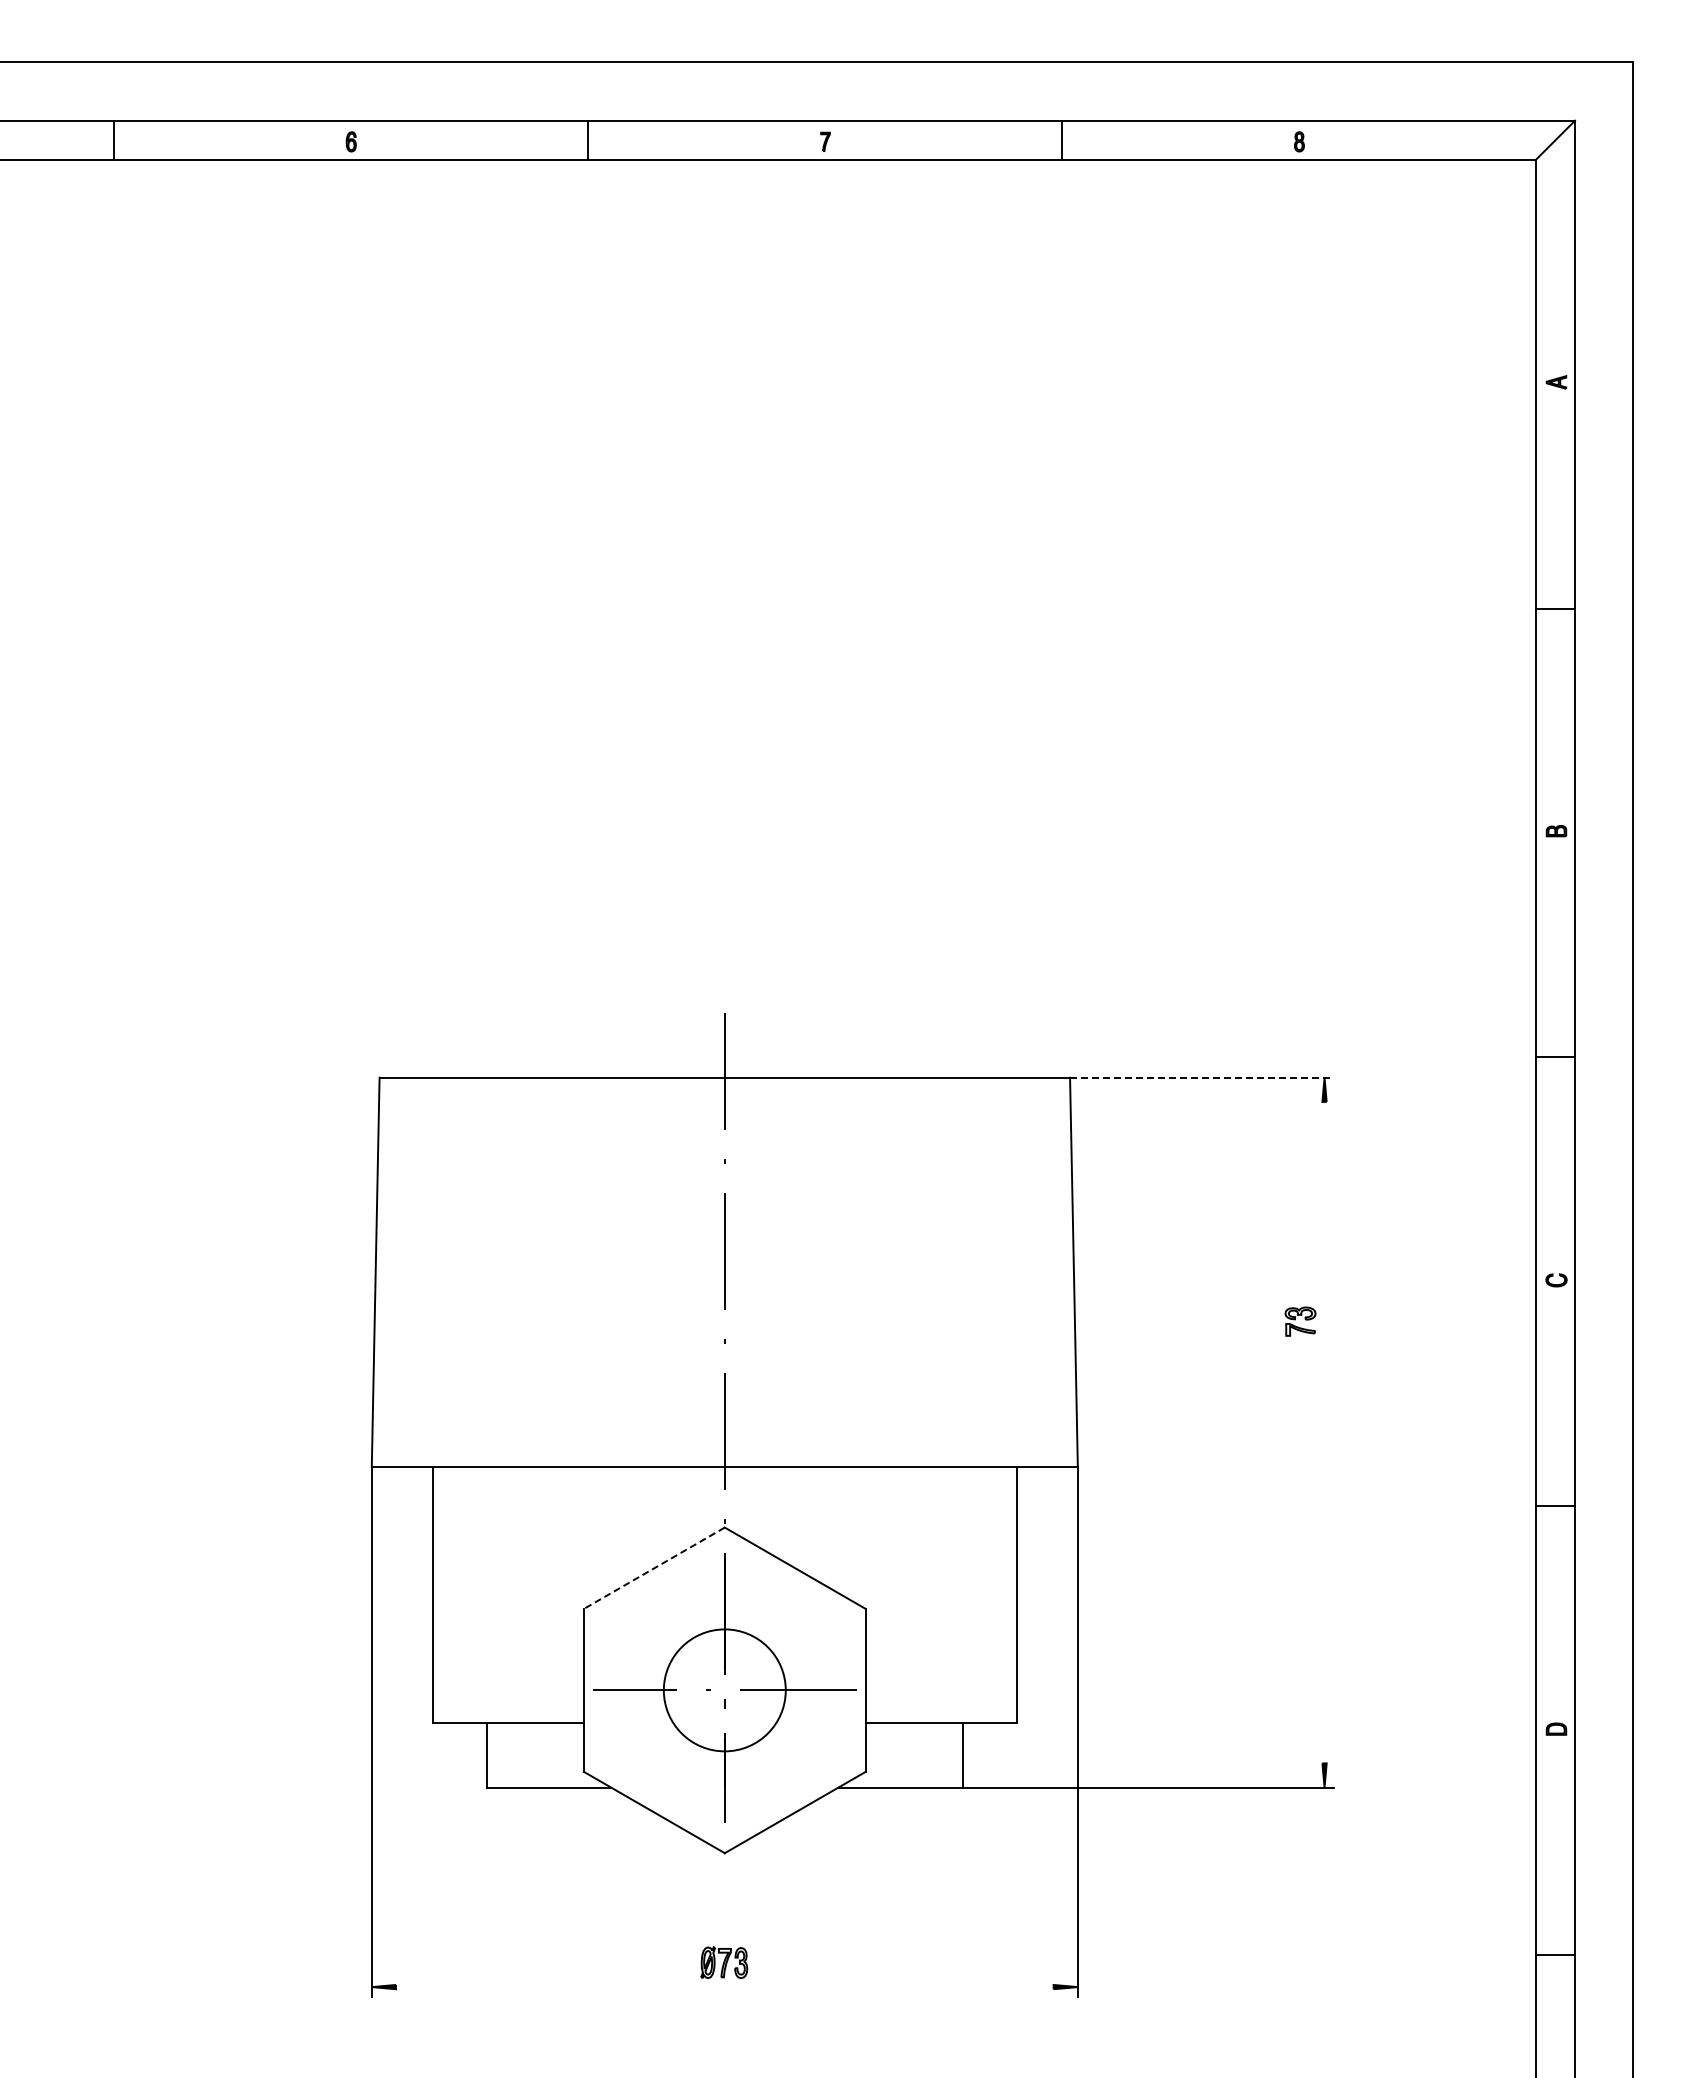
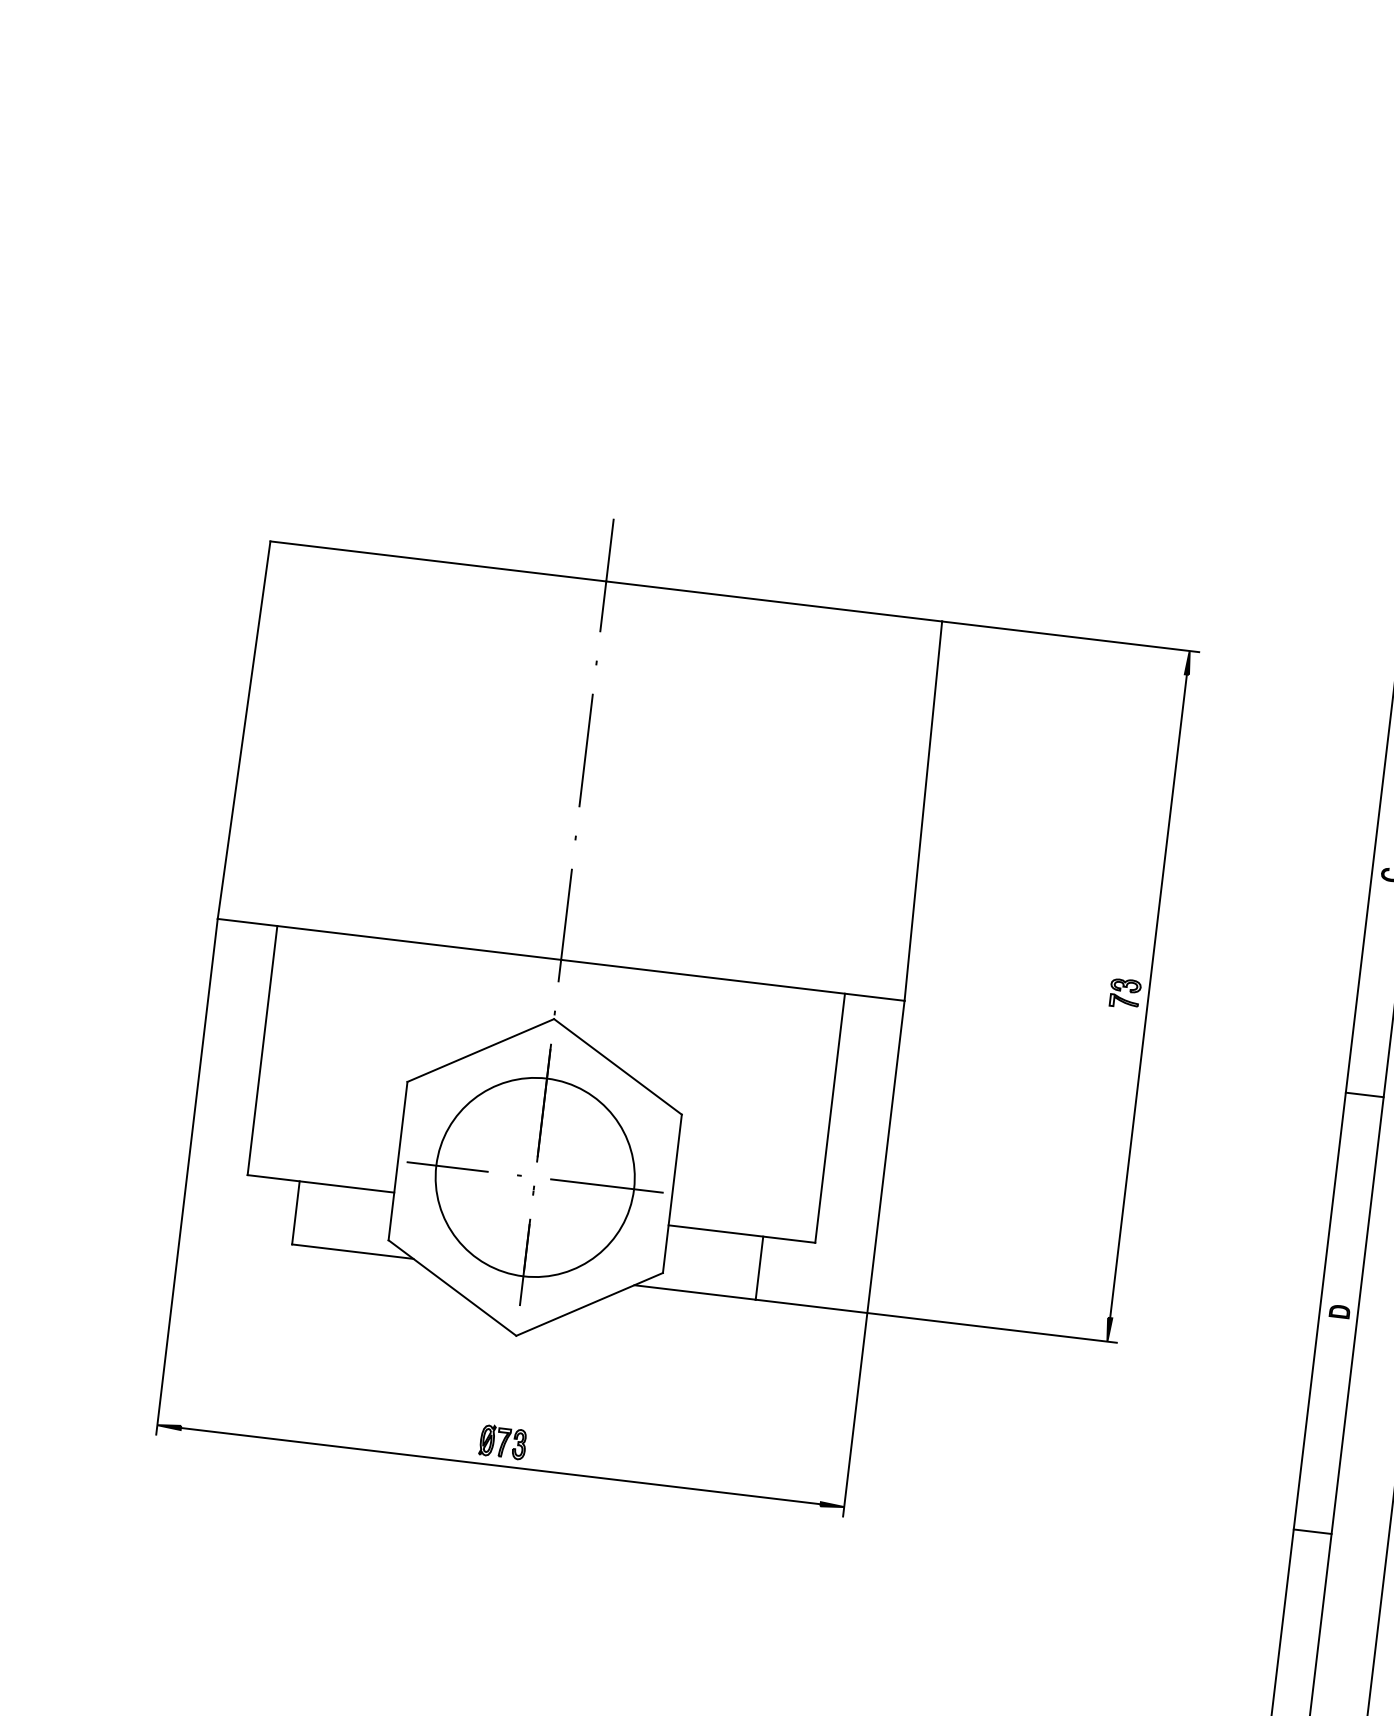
line: (1202, 1077) -> (1071, 636), dashed -> solid
part: (1300, 1321) -> (1125, 993), moved
line: (1324, 1432) -> (1148, 996), added
line: (653, 1568) -> (479, 1050), dashed -> solid
circle: (724, 1690) -> (534, 1177), size x1.67
line: (724, 1987) -> (500, 1466), added

